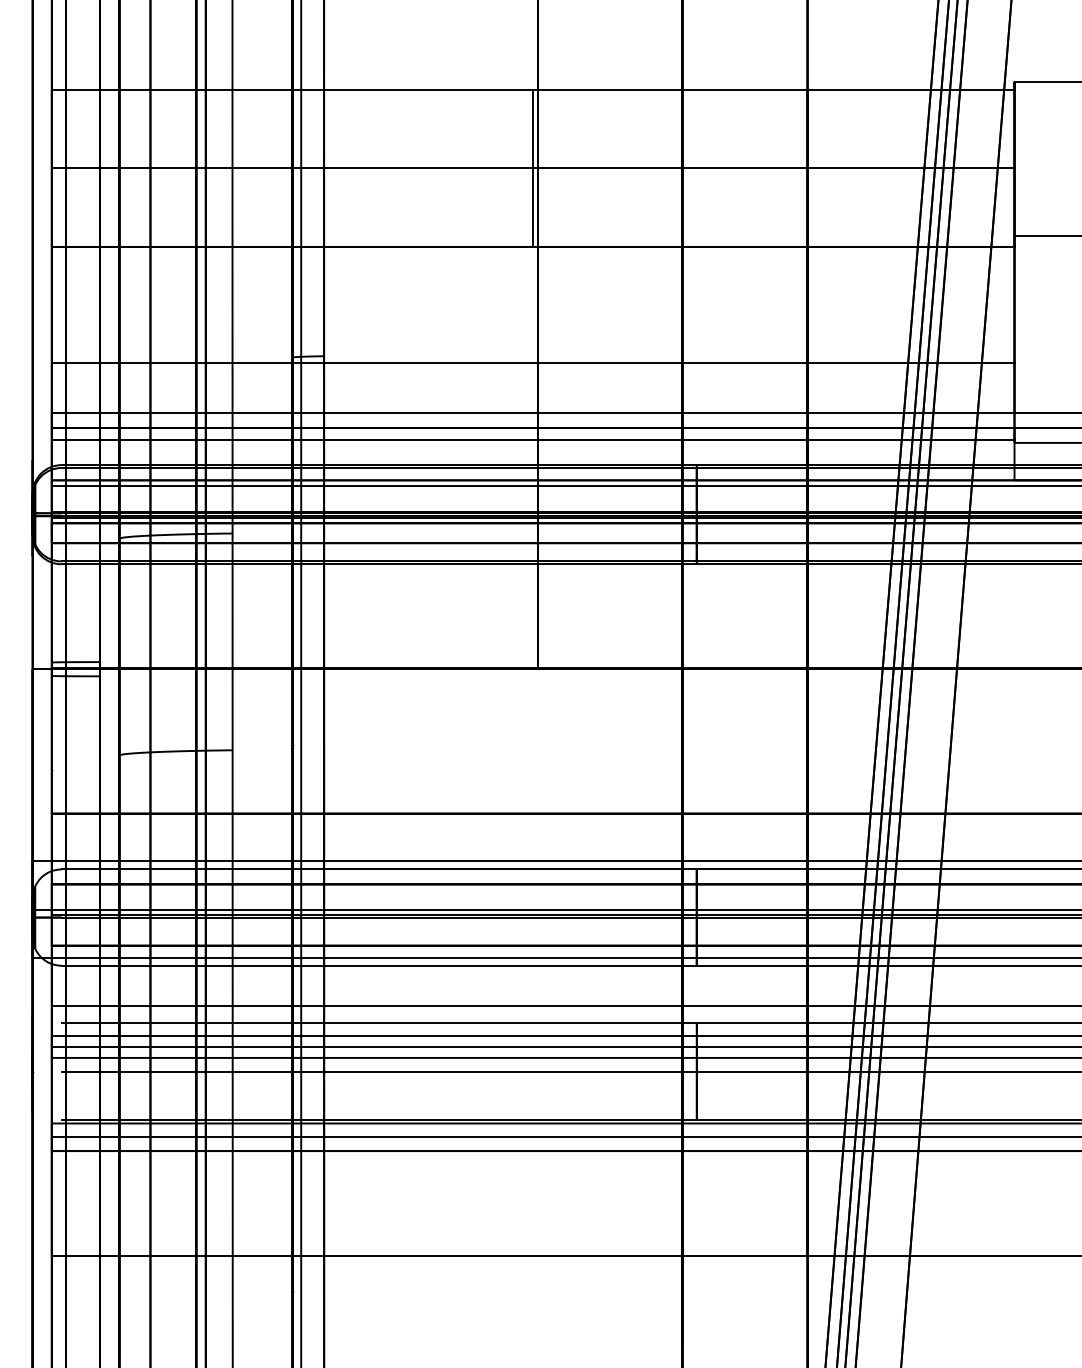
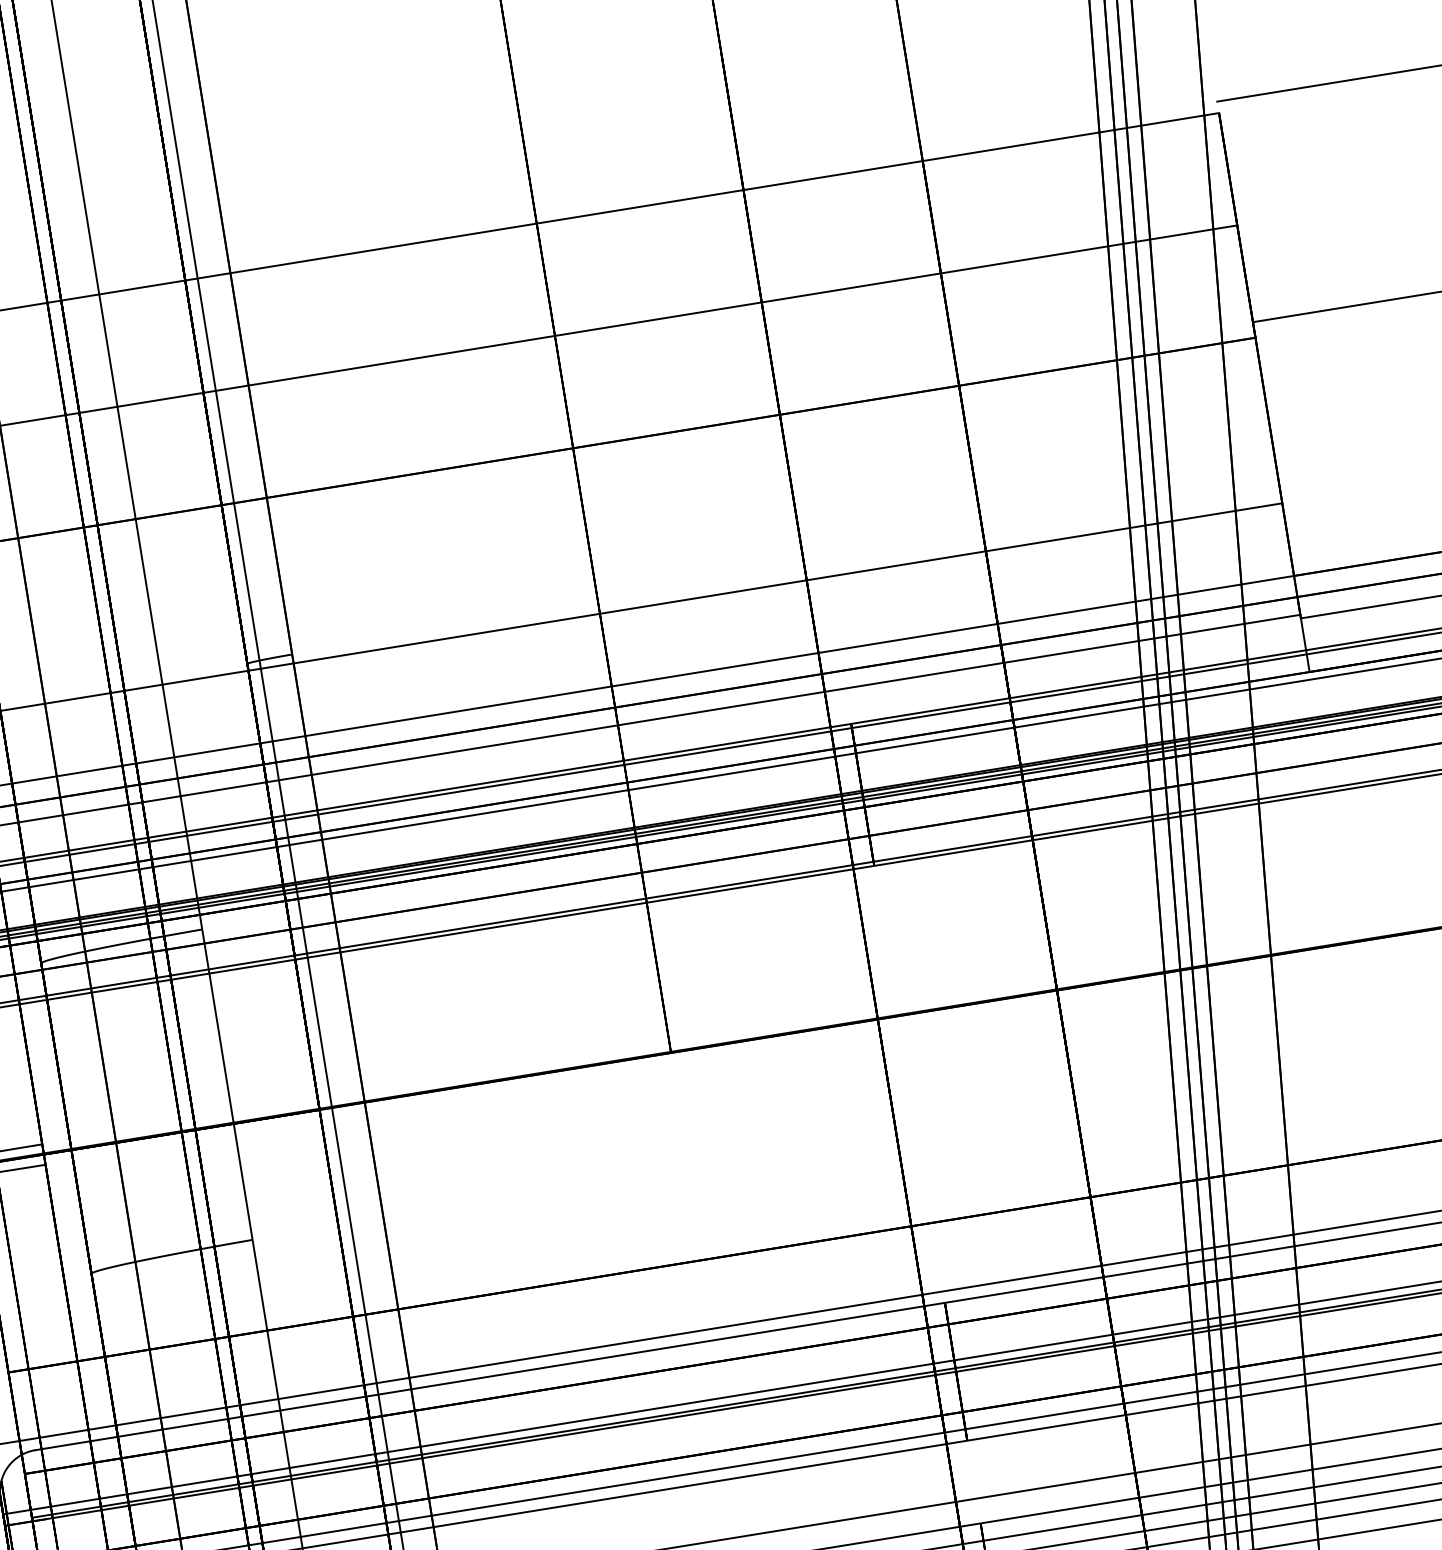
line: (533, 168) -> (548, 337), removed

